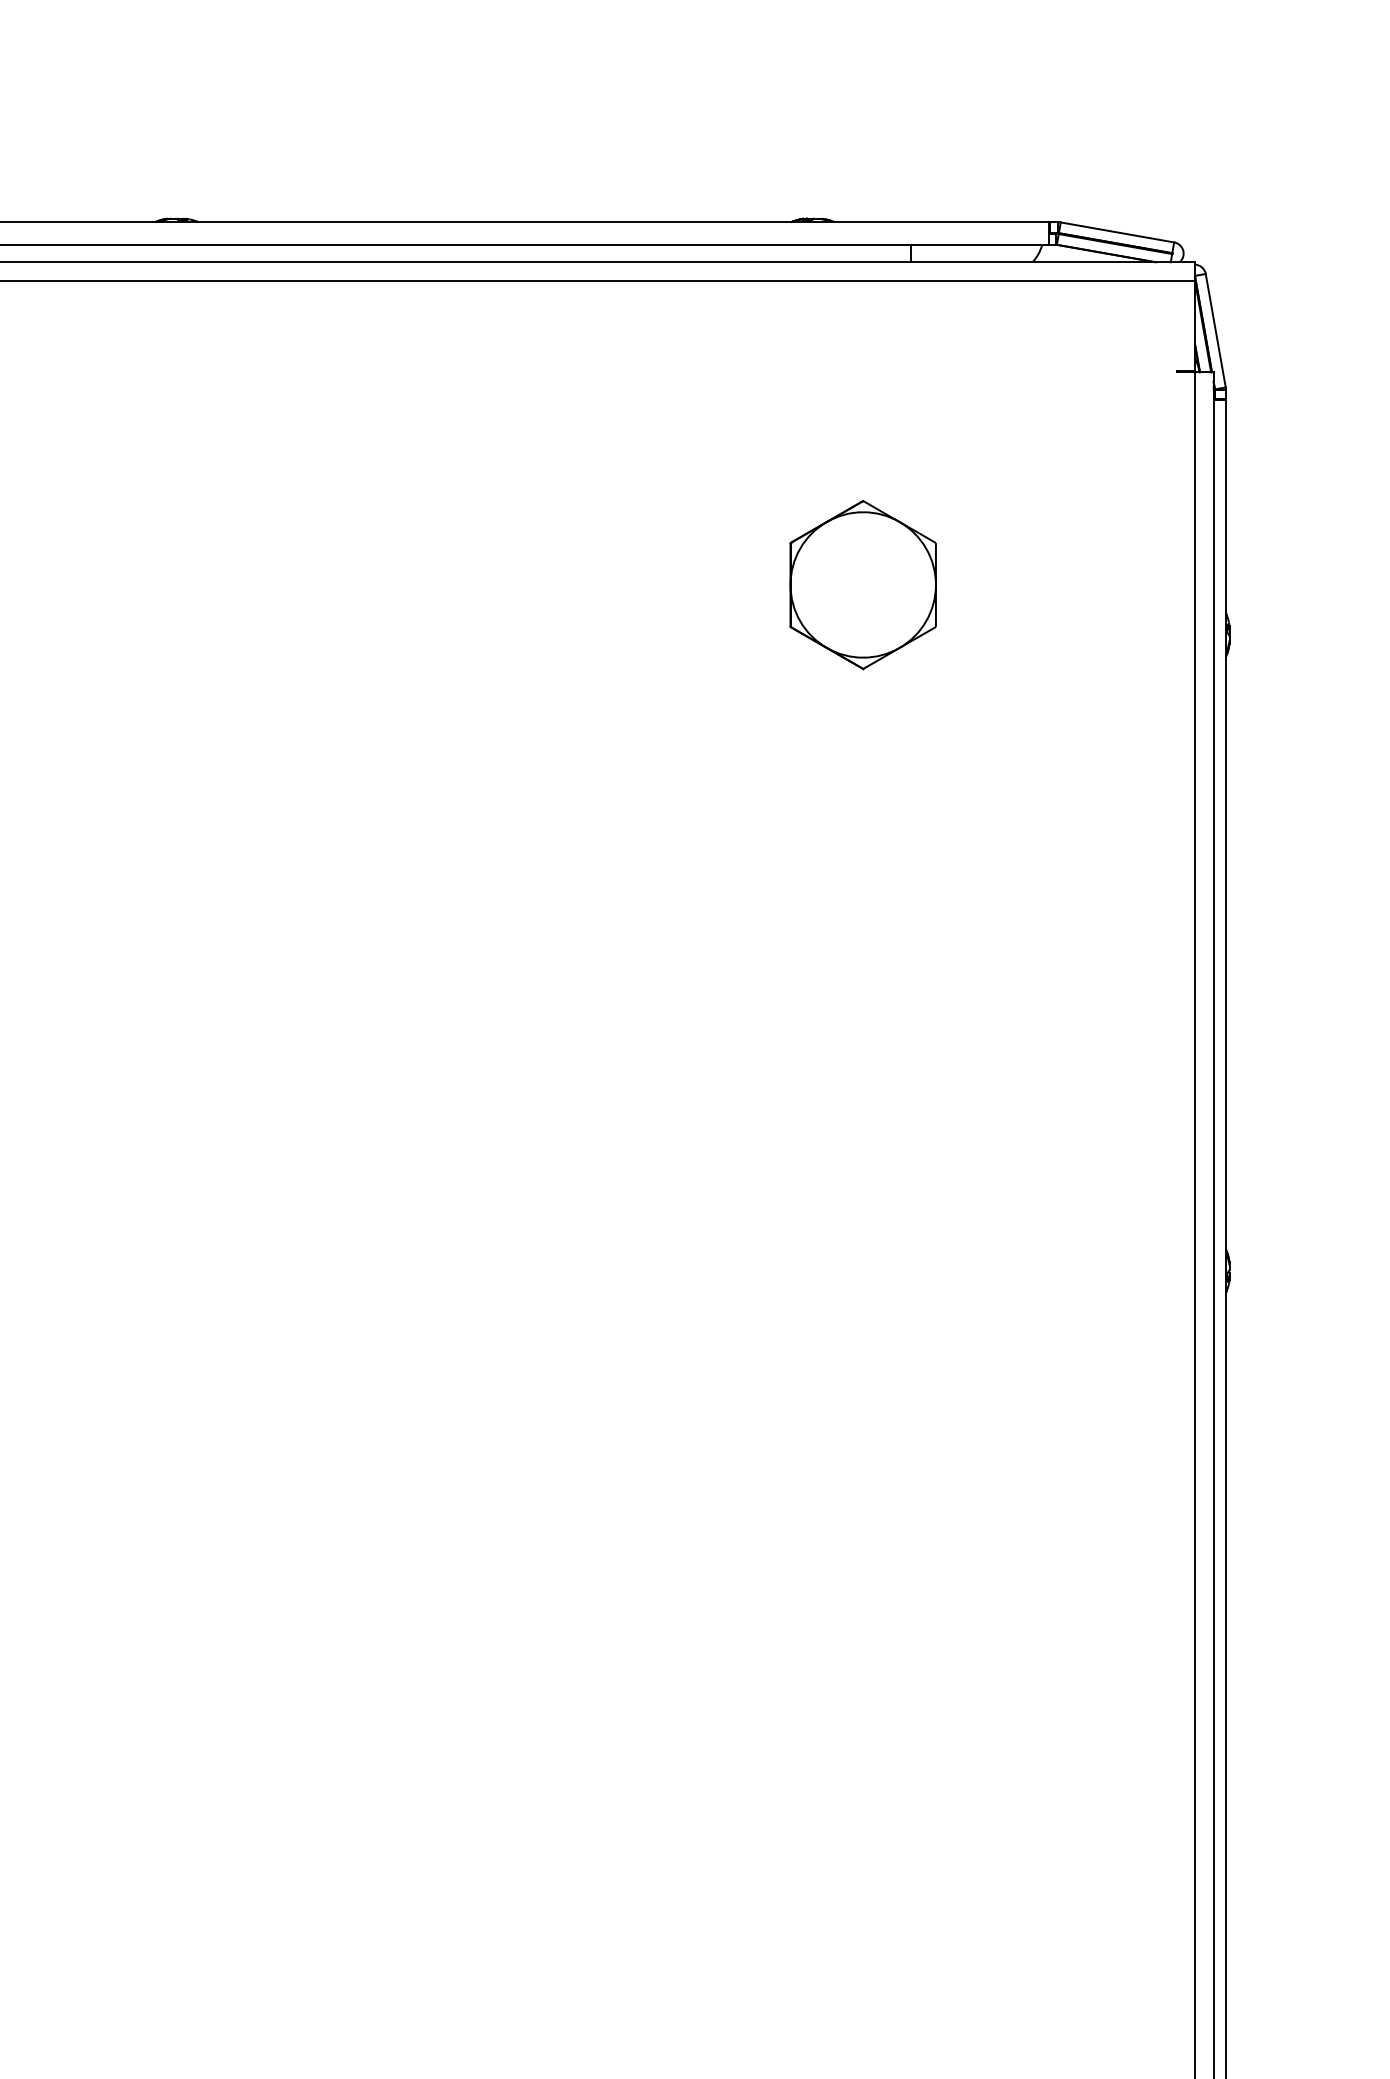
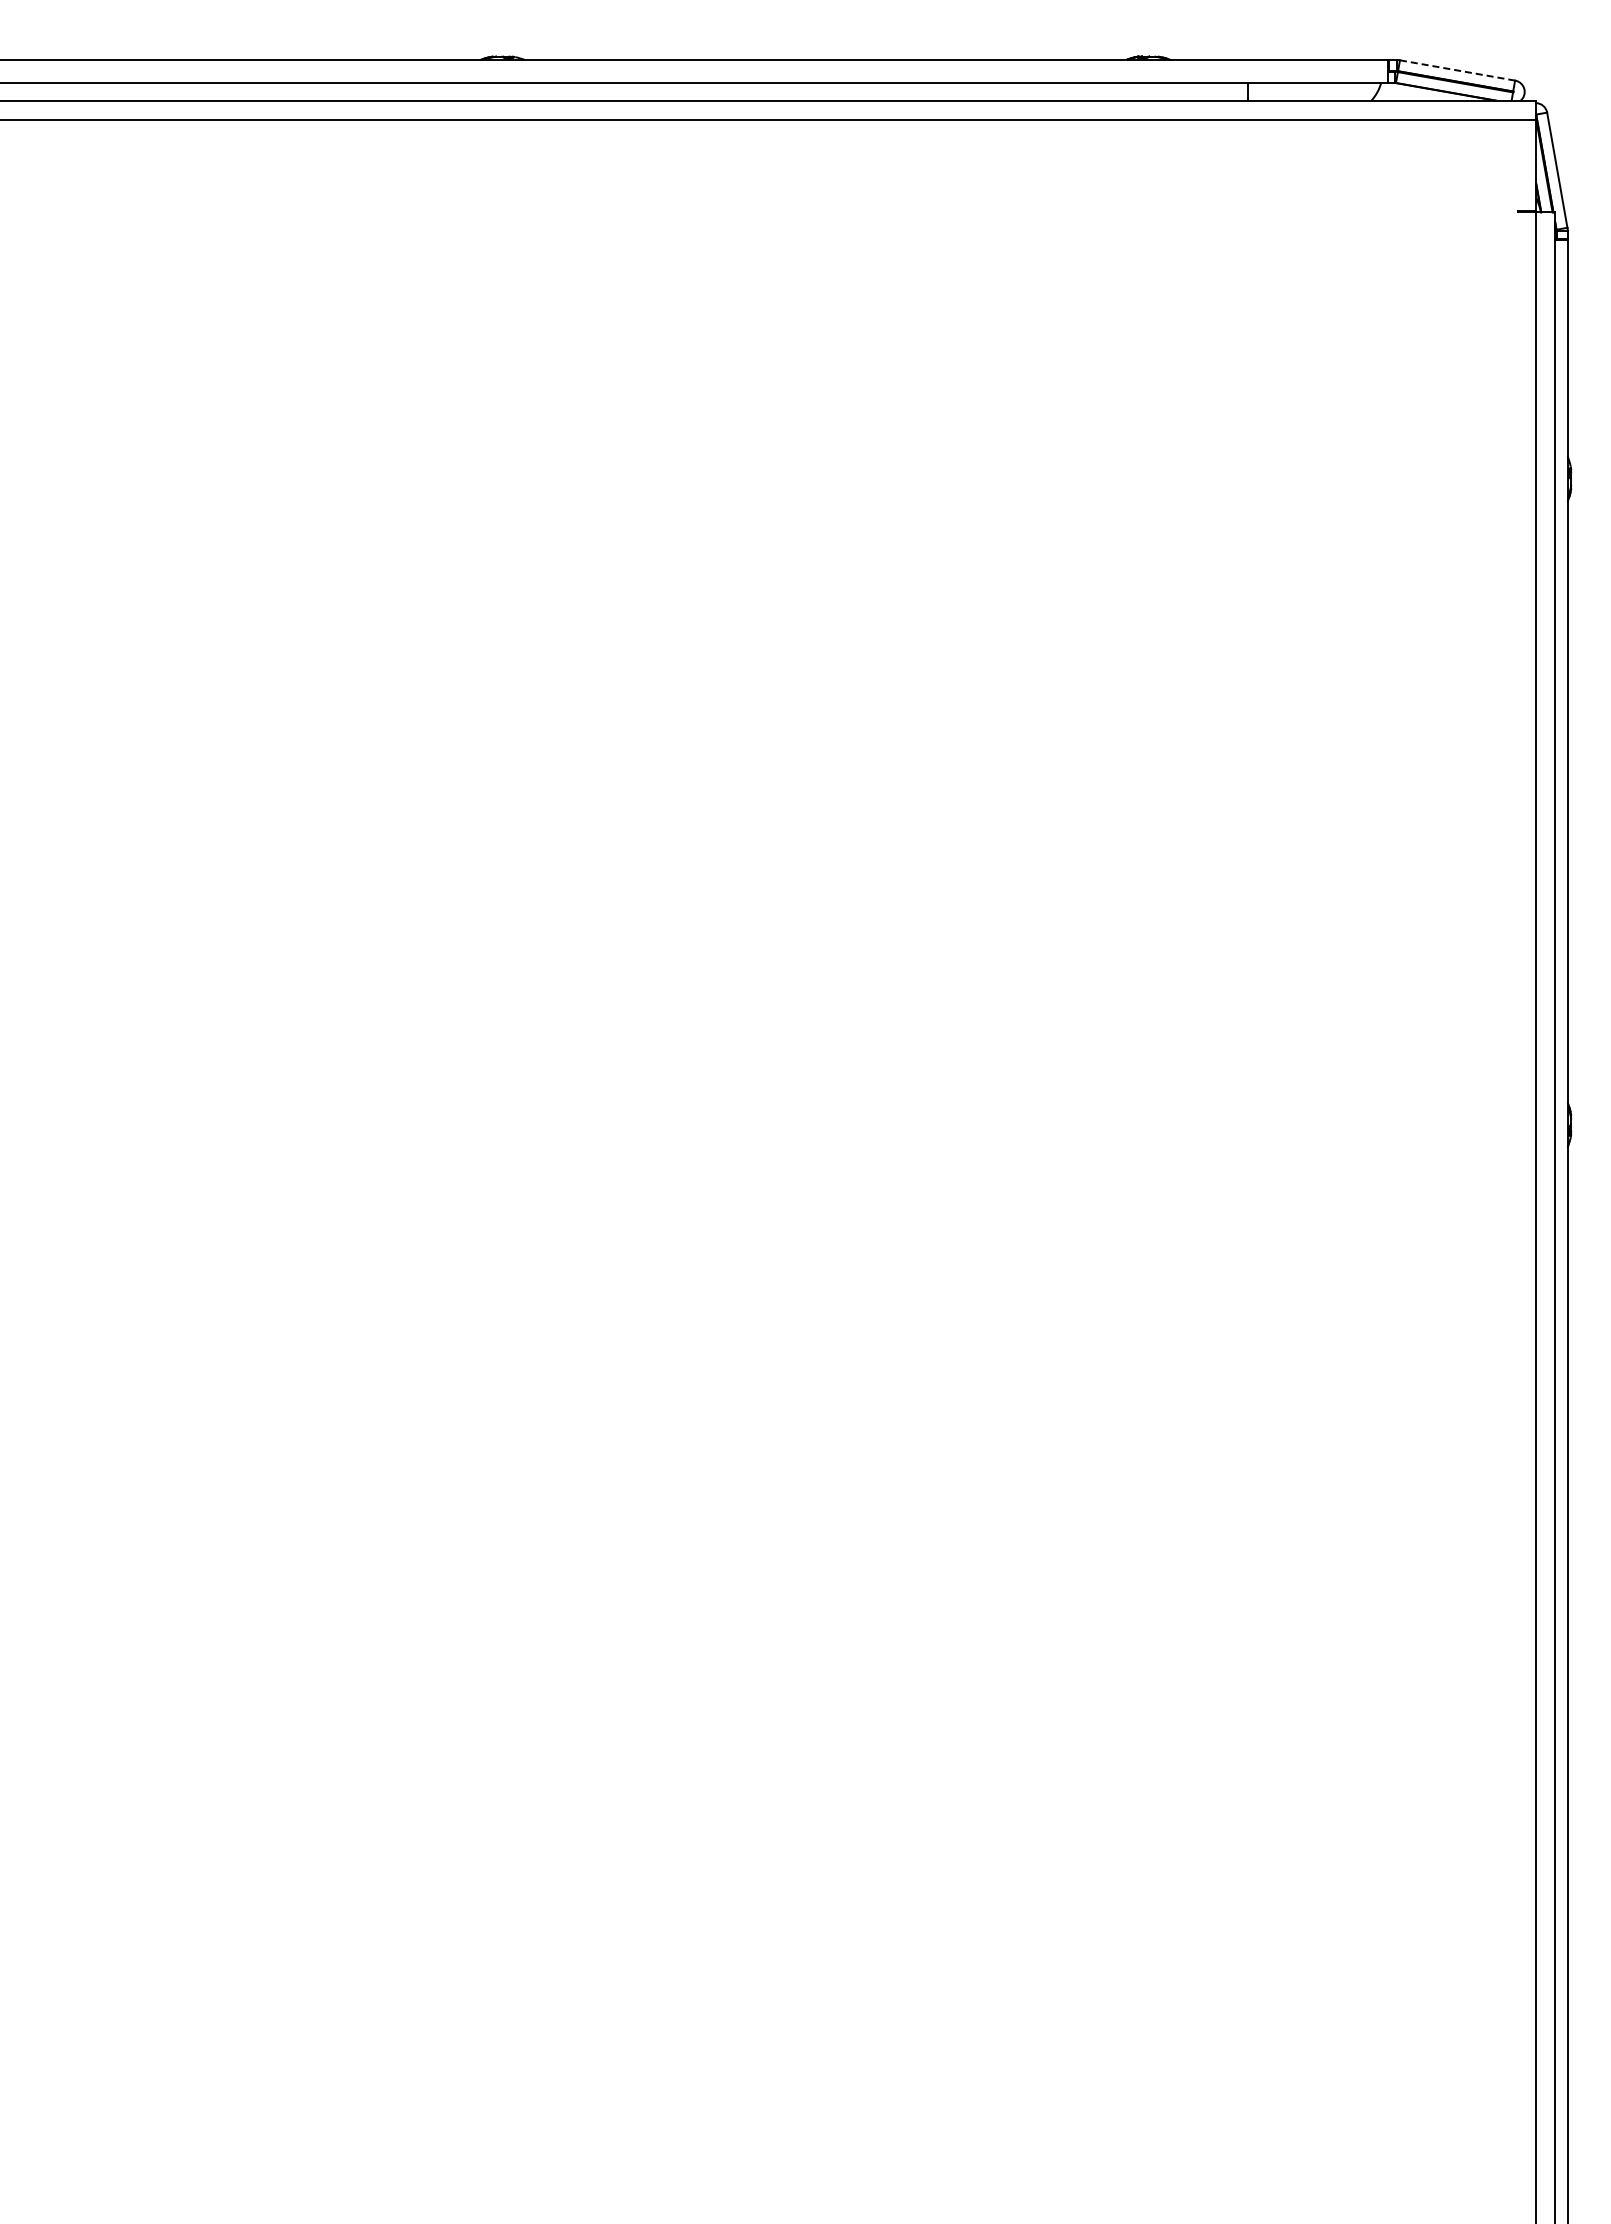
line: (1118, 232) -> (1458, 70), solid -> dashed
part: (863, 585) -> (1199, 428), removed

